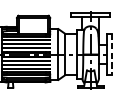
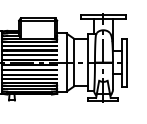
line: (111, 54) -> (127, 62), dashed -> solid

